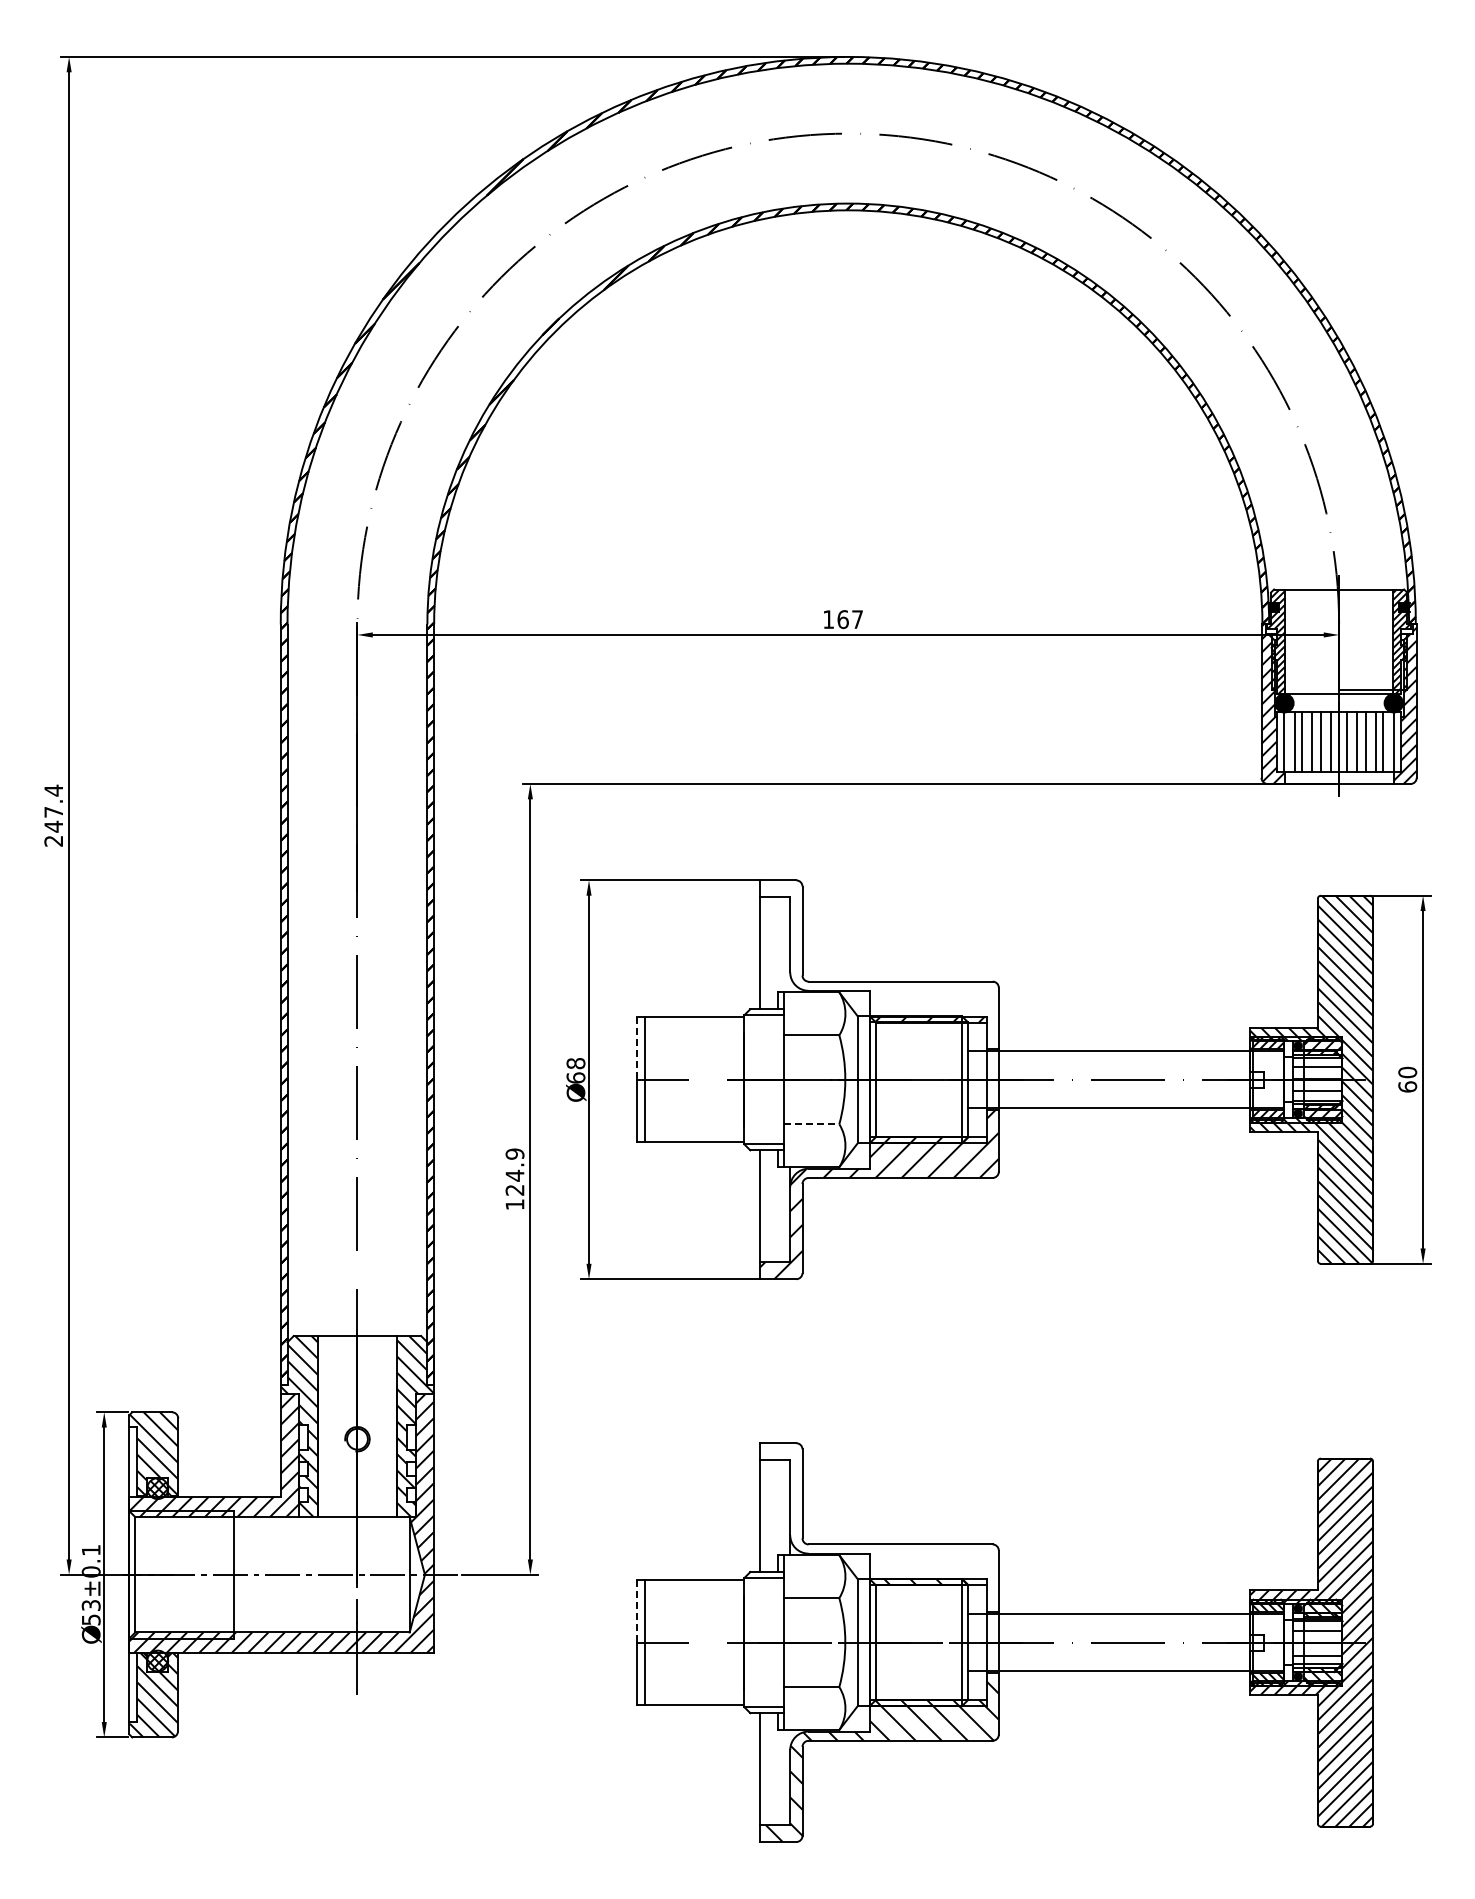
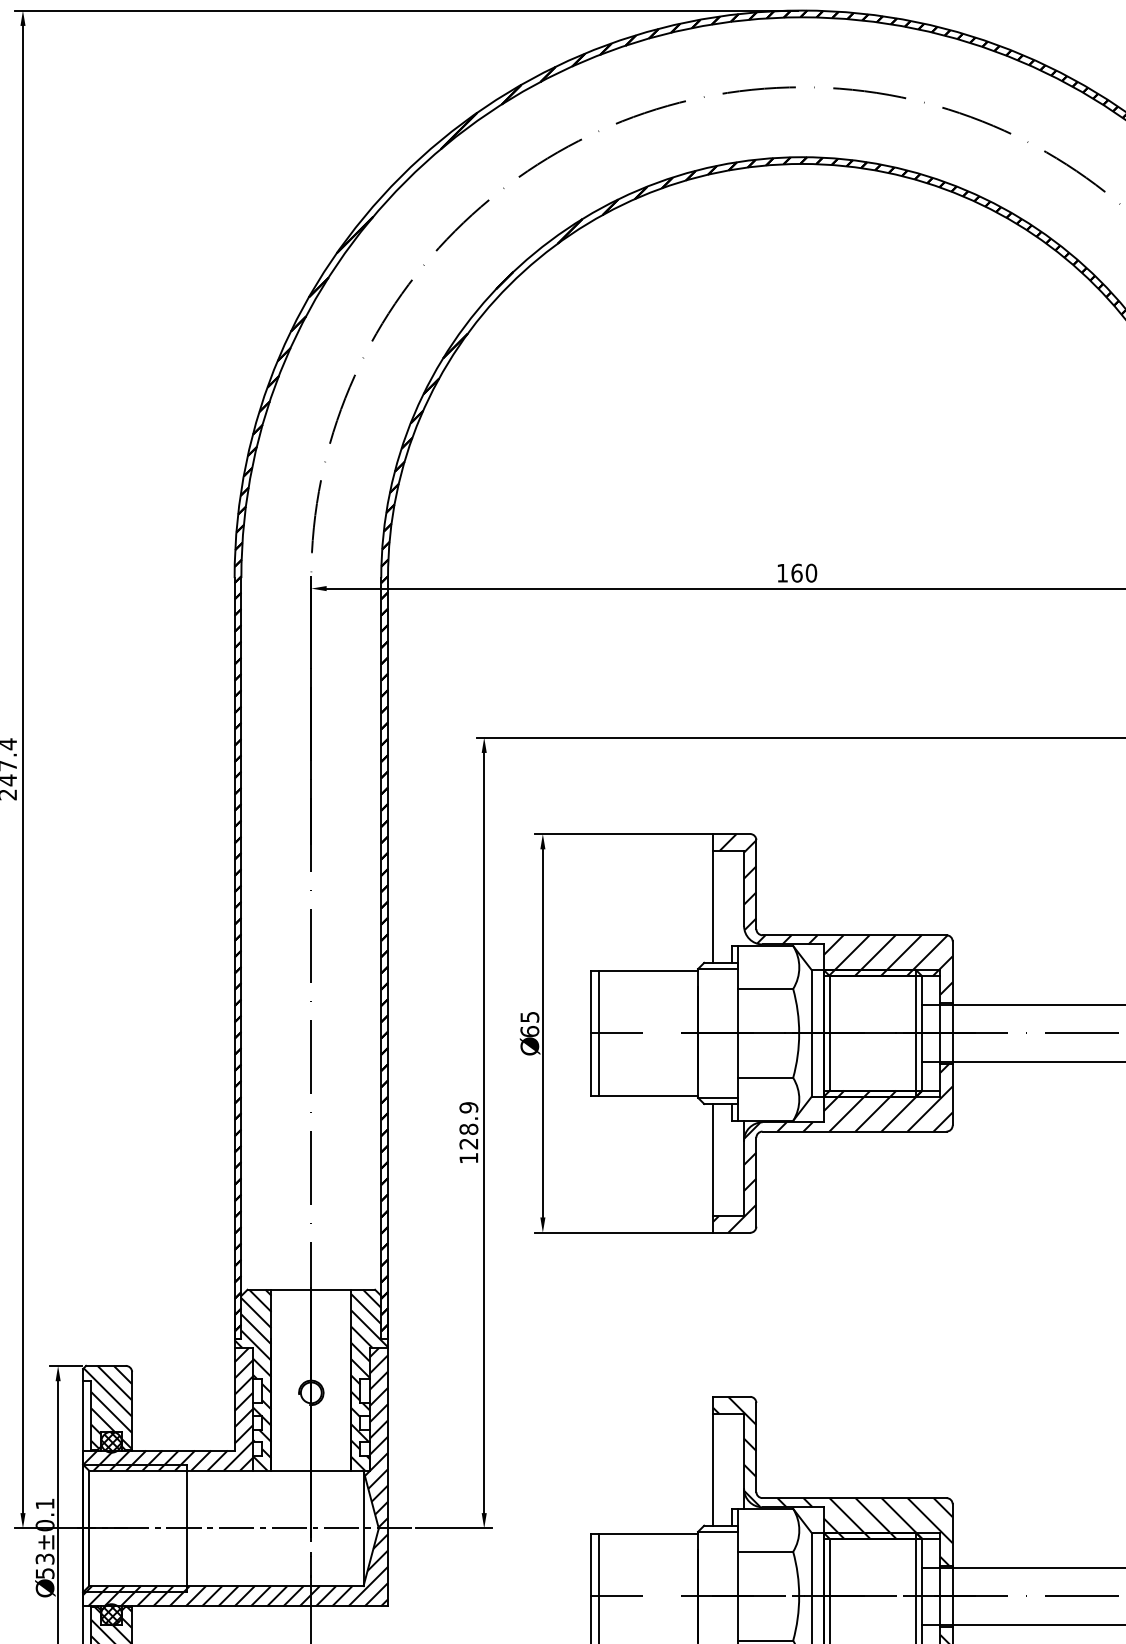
text: (857, 619) -> (811, 573), 167 -> 160
hatch: (881, 960) -> (835, 914), added
line: (636, 1049) -> (590, 1003), dashed -> solid
text: (575, 1063) -> (529, 1017), 68 -> 65
line: (811, 1124) -> (765, 1078), dashed -> solid
text: (514, 1175) -> (468, 1129), 124.9 -> 128.9
hatch: (878, 1527) -> (832, 1481), added
line: (636, 1611) -> (590, 1565), dashed -> solid

